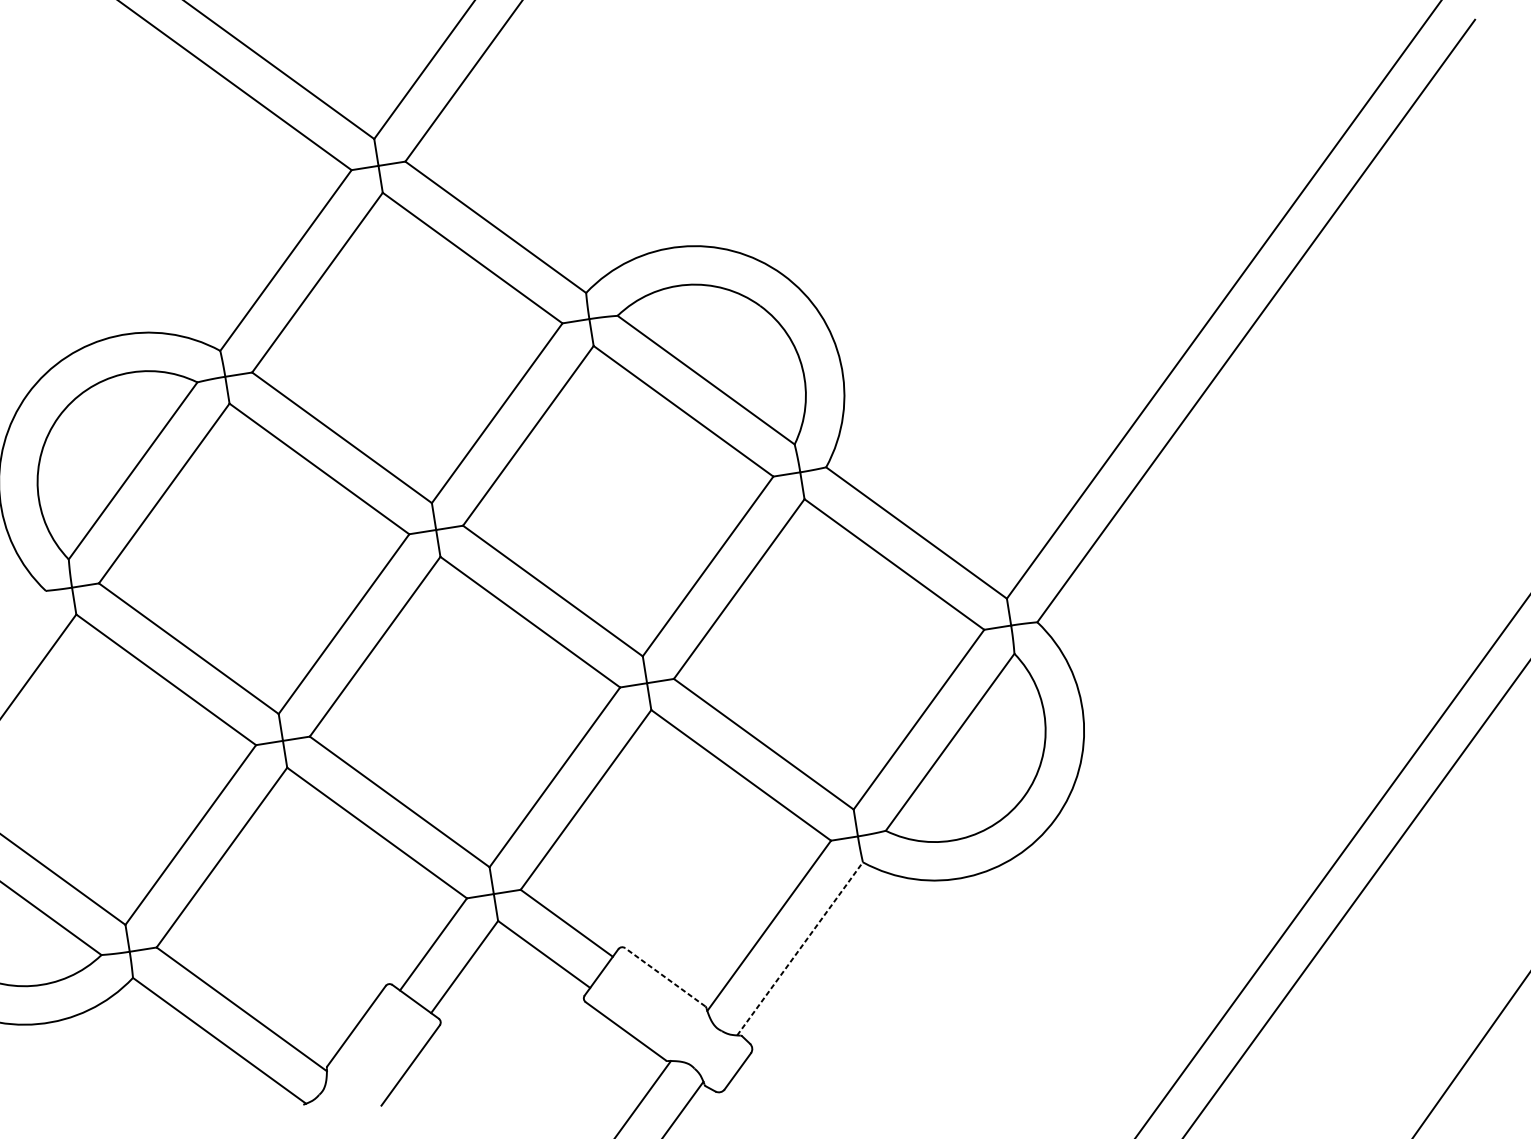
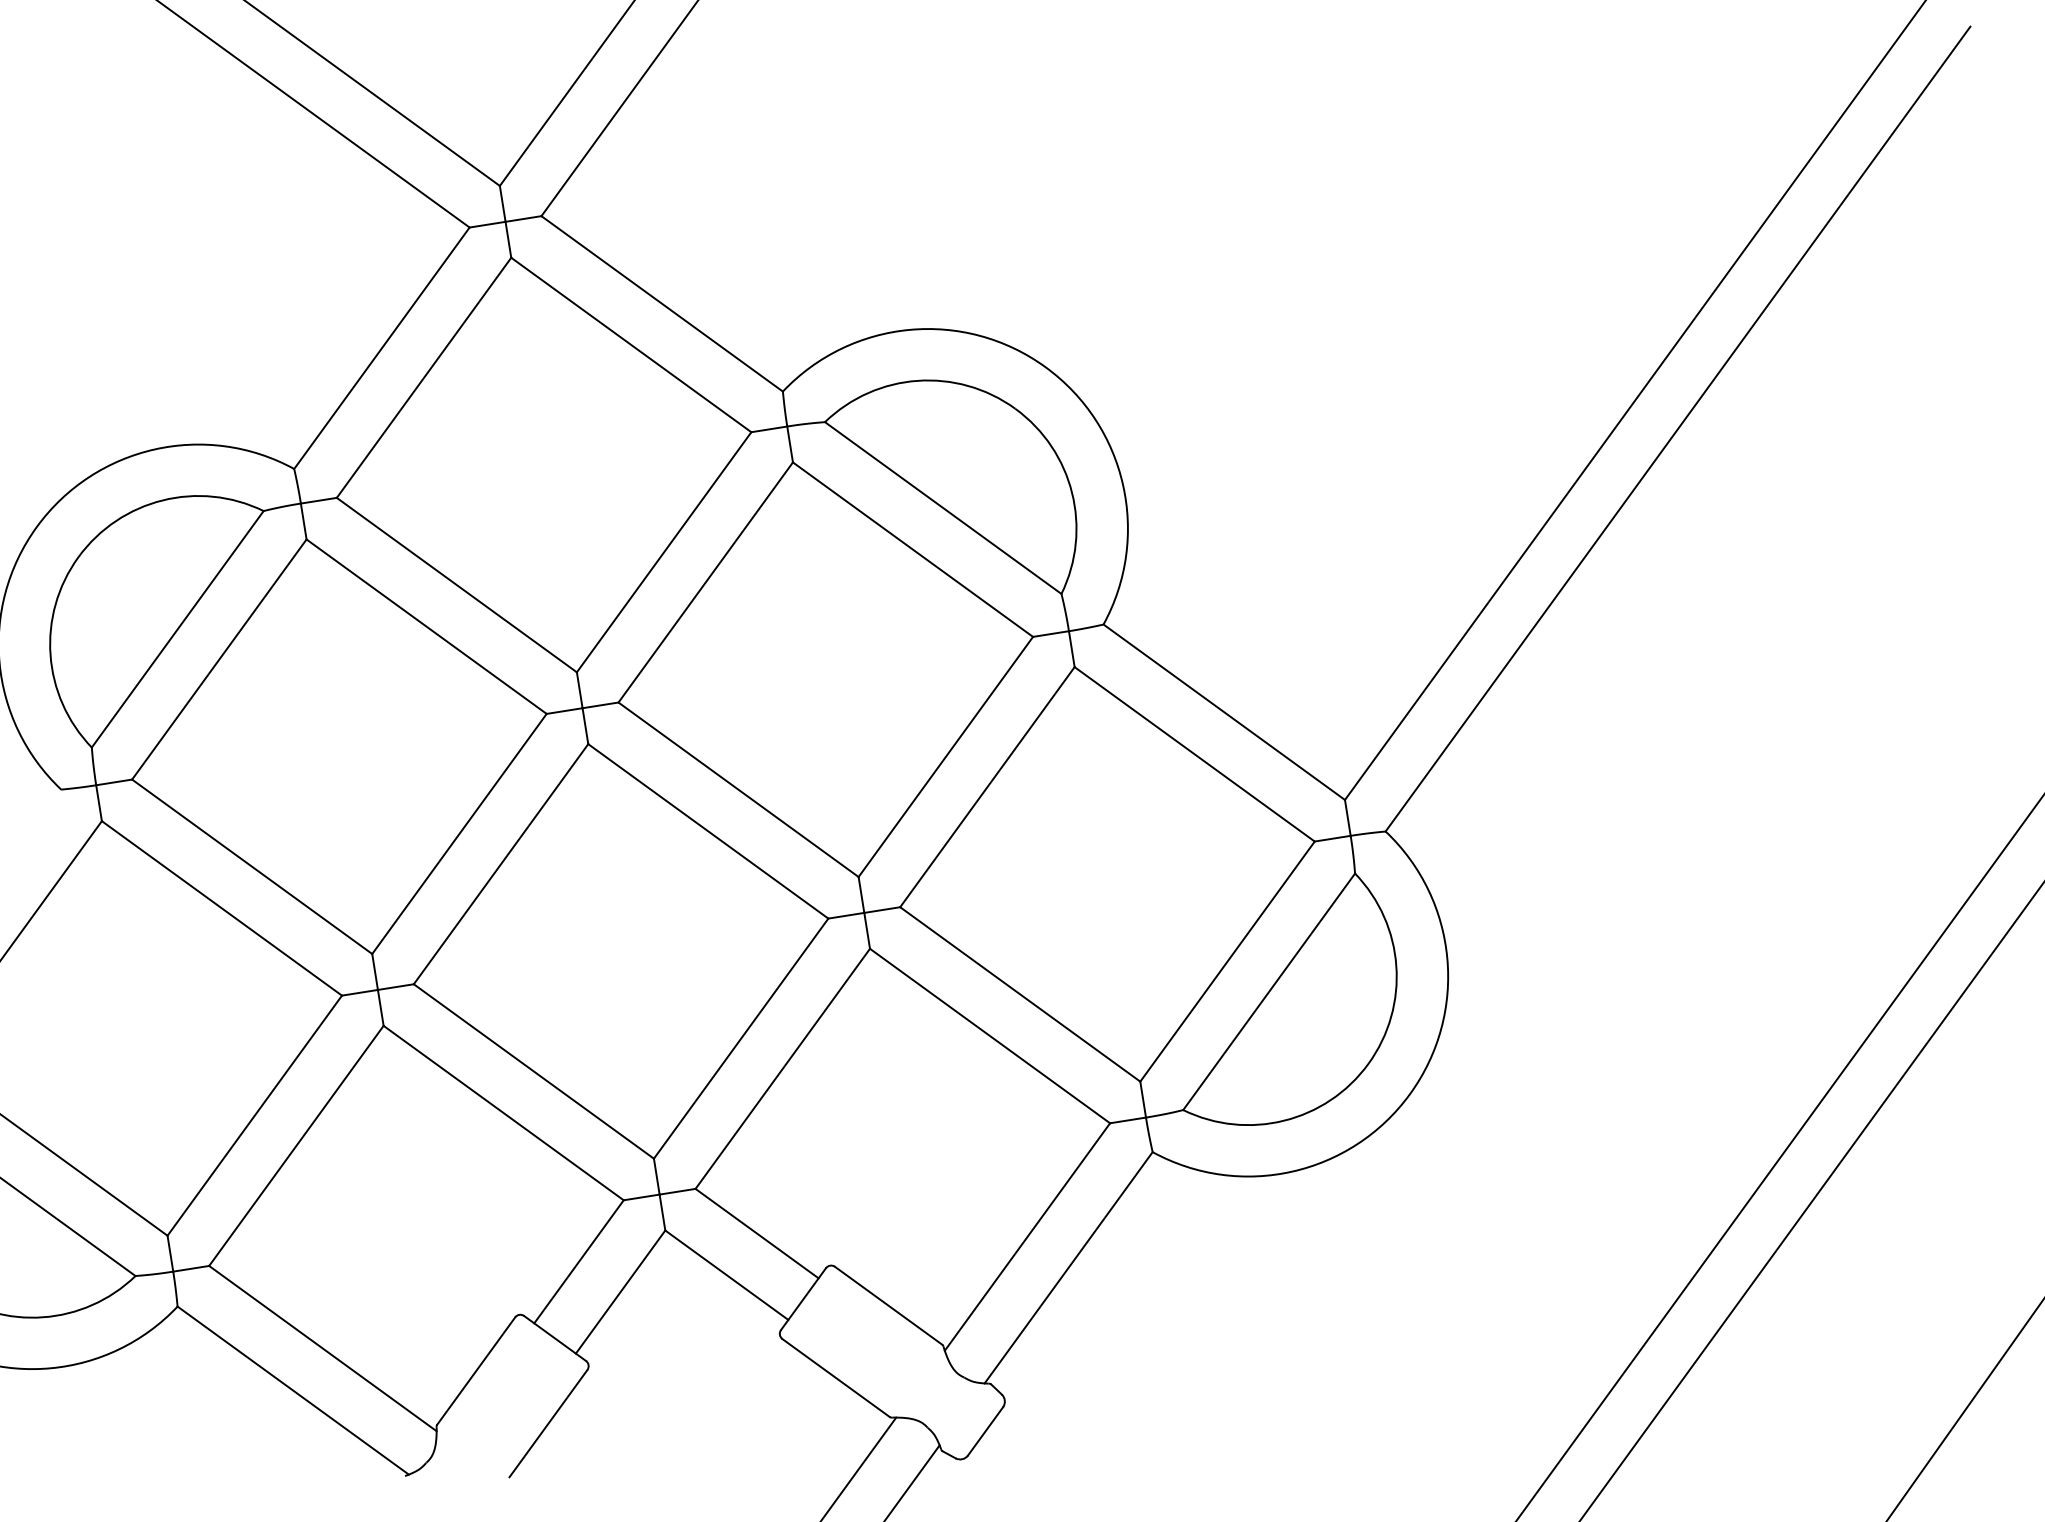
line: (799, 948) -> (1068, 1267), dashed -> solid
line: (665, 977) -> (888, 1305), dashed -> solid

